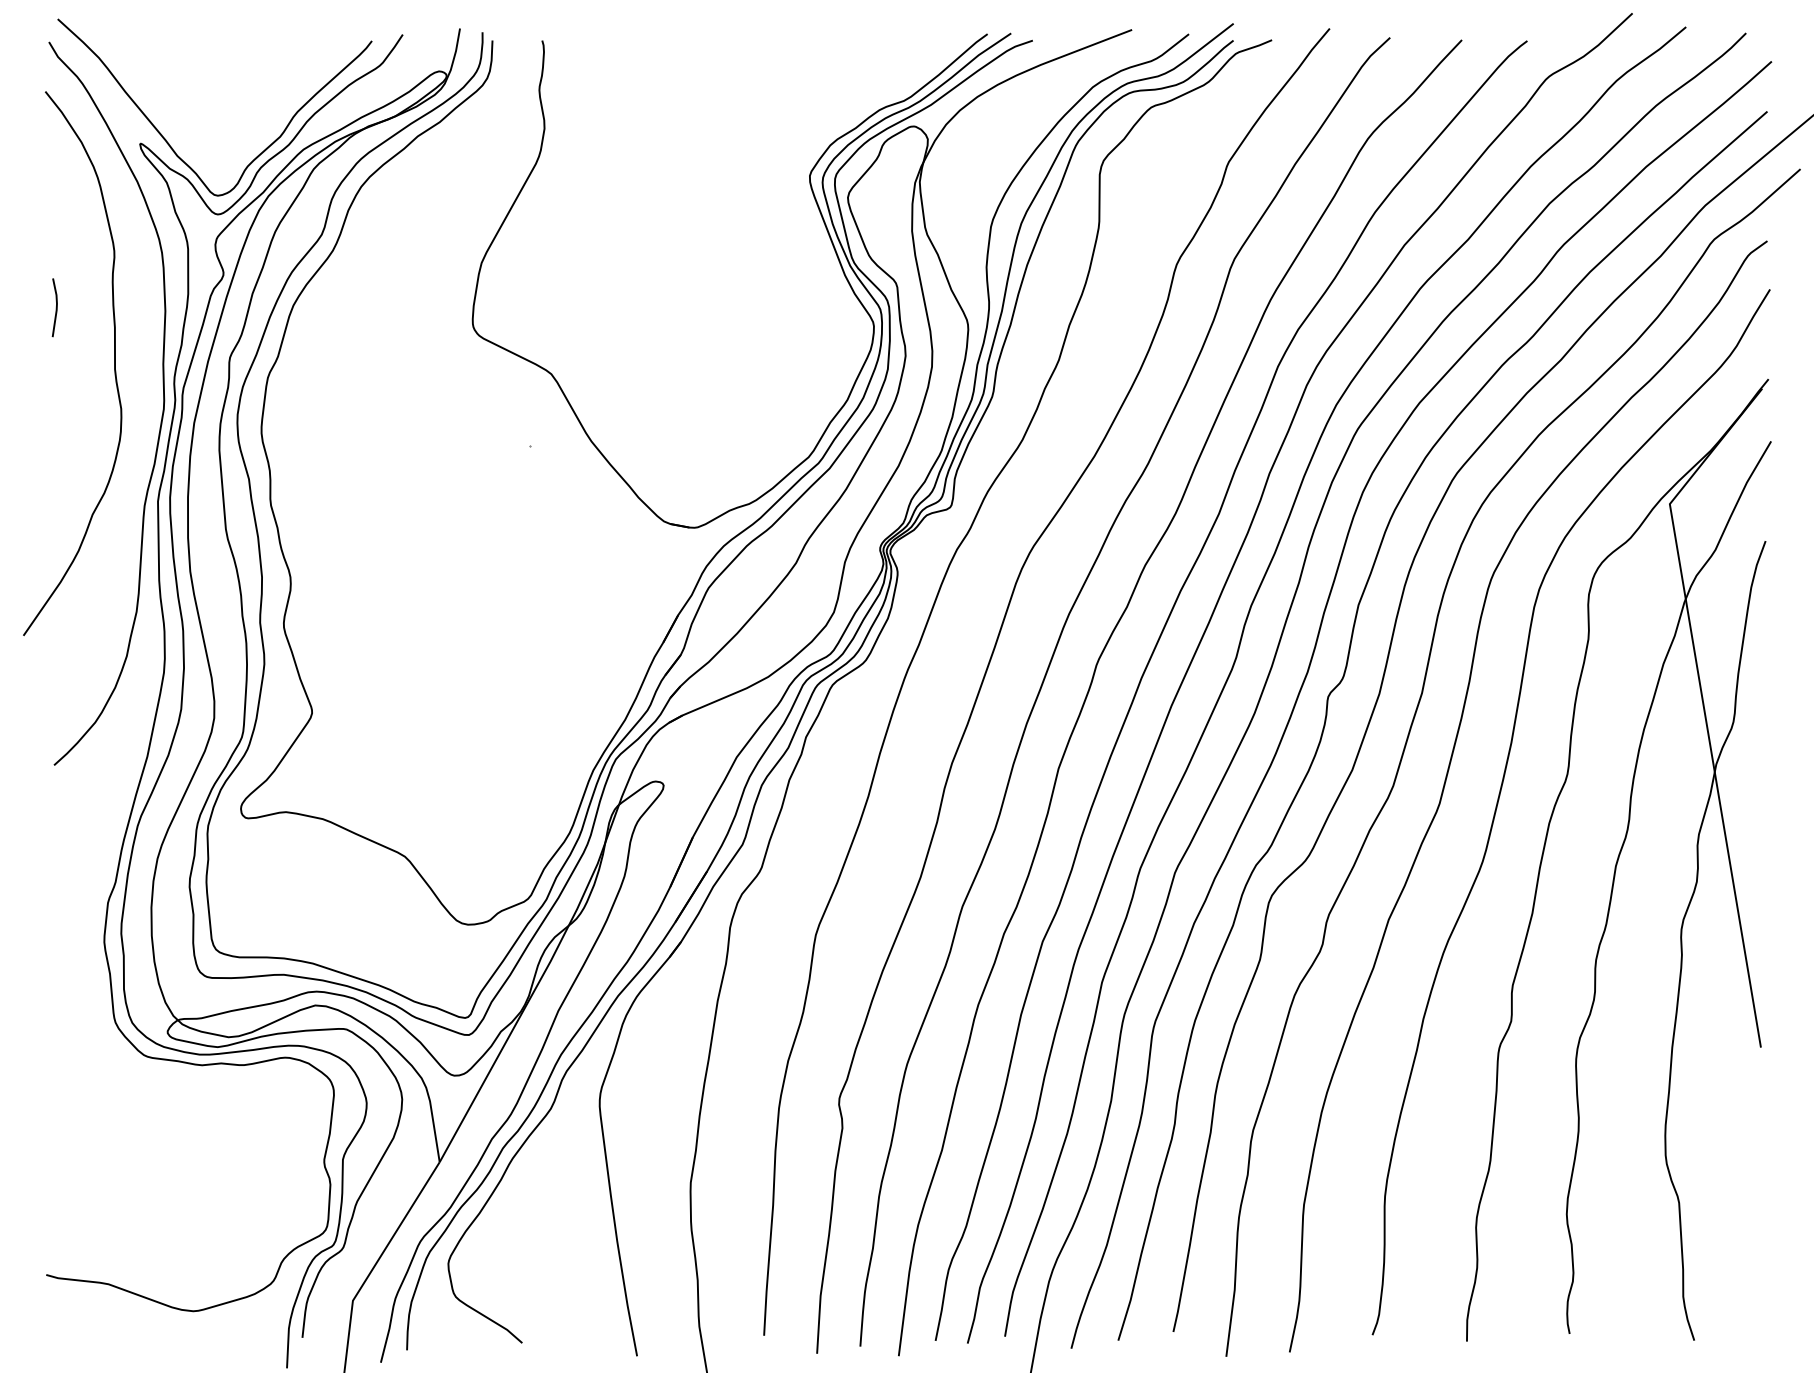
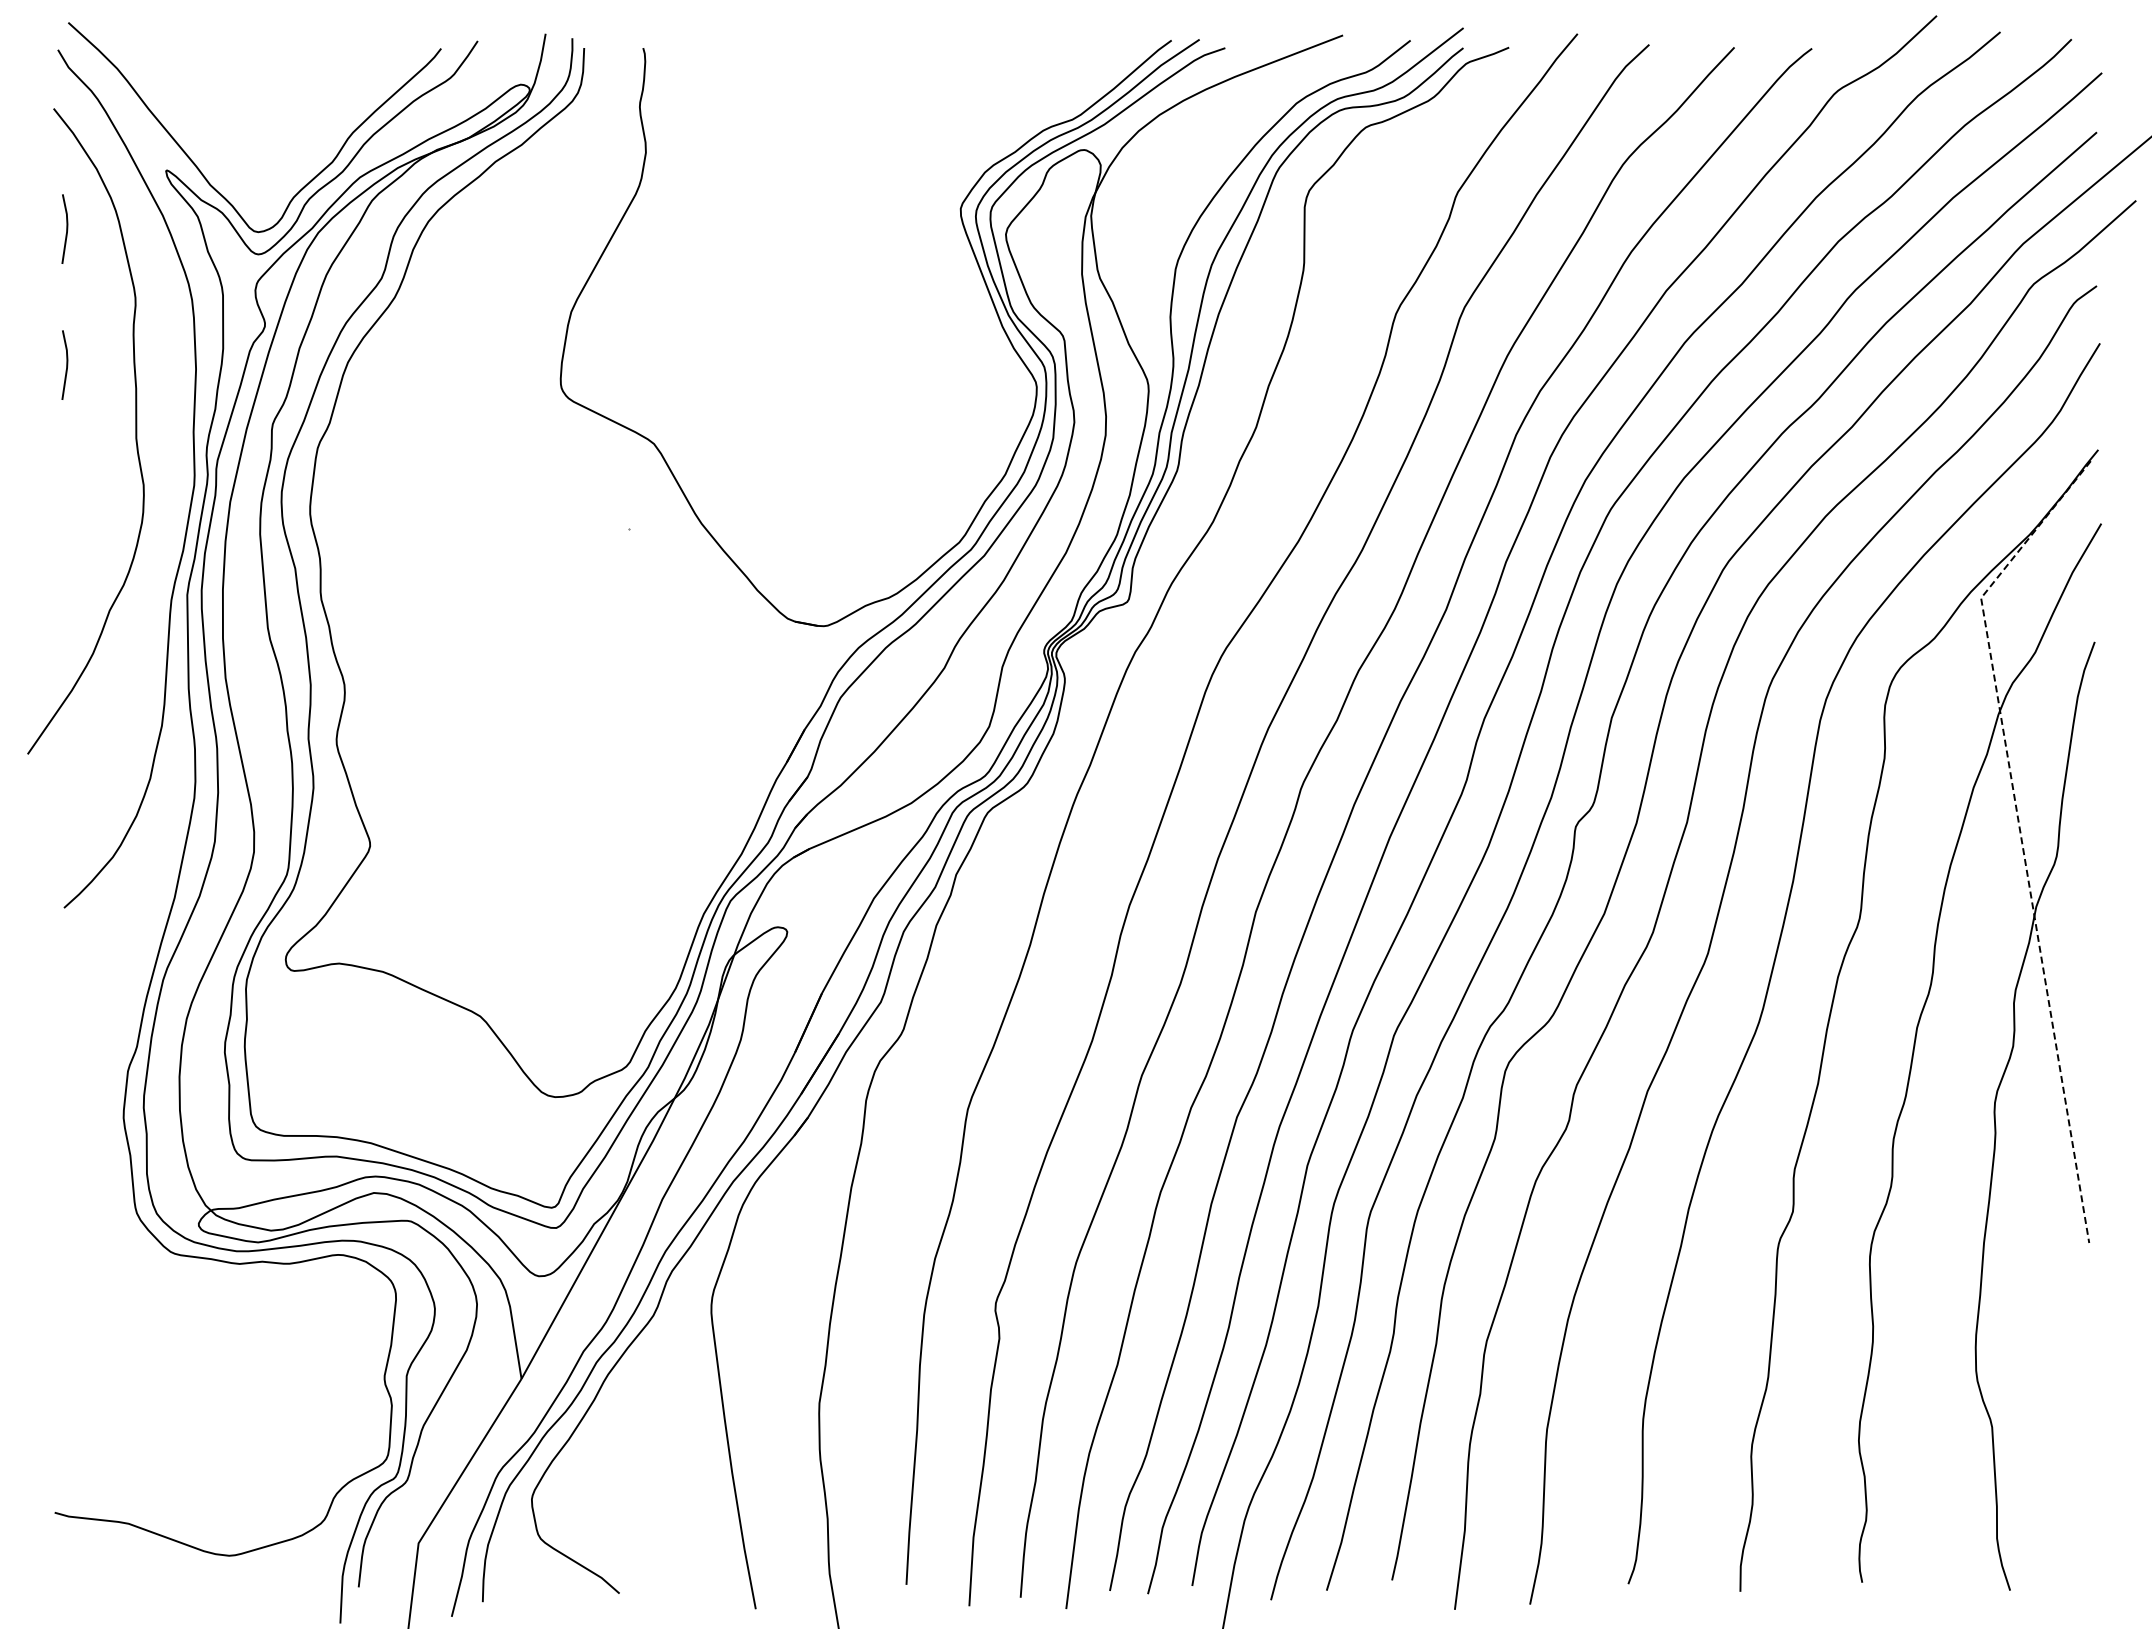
line: (56, 192) -> (66, 228), added
line: (1703, 702) -> (2020, 833), solid -> dashed

